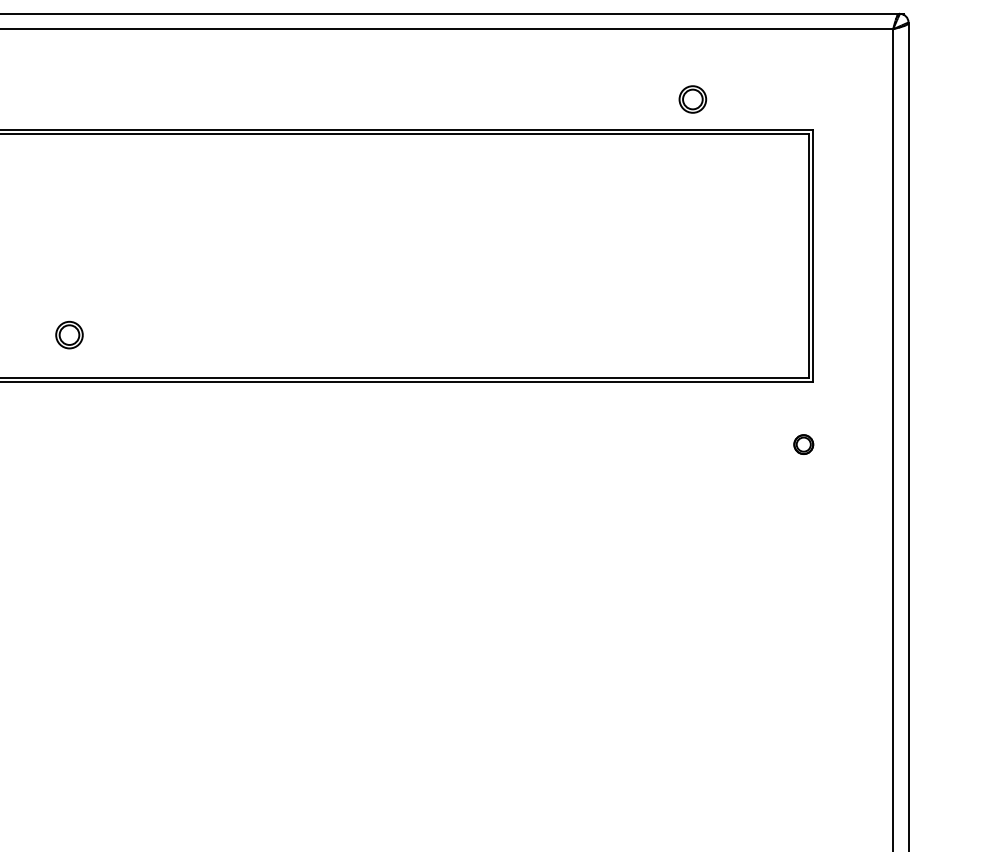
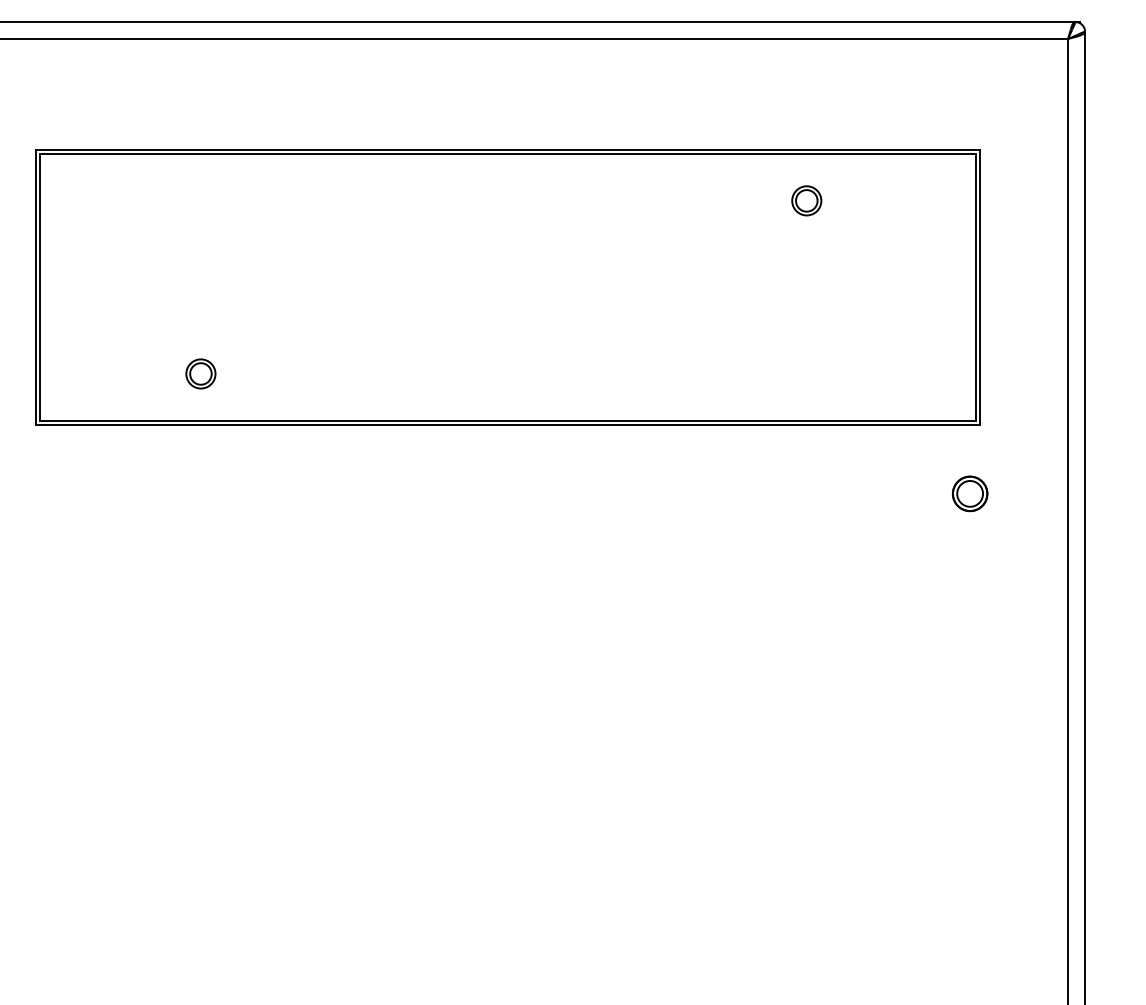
part: (692, 99) -> (806, 200), moved
part: (69, 334) -> (200, 373), moved
part: (803, 444) -> (970, 493), size x1.67

